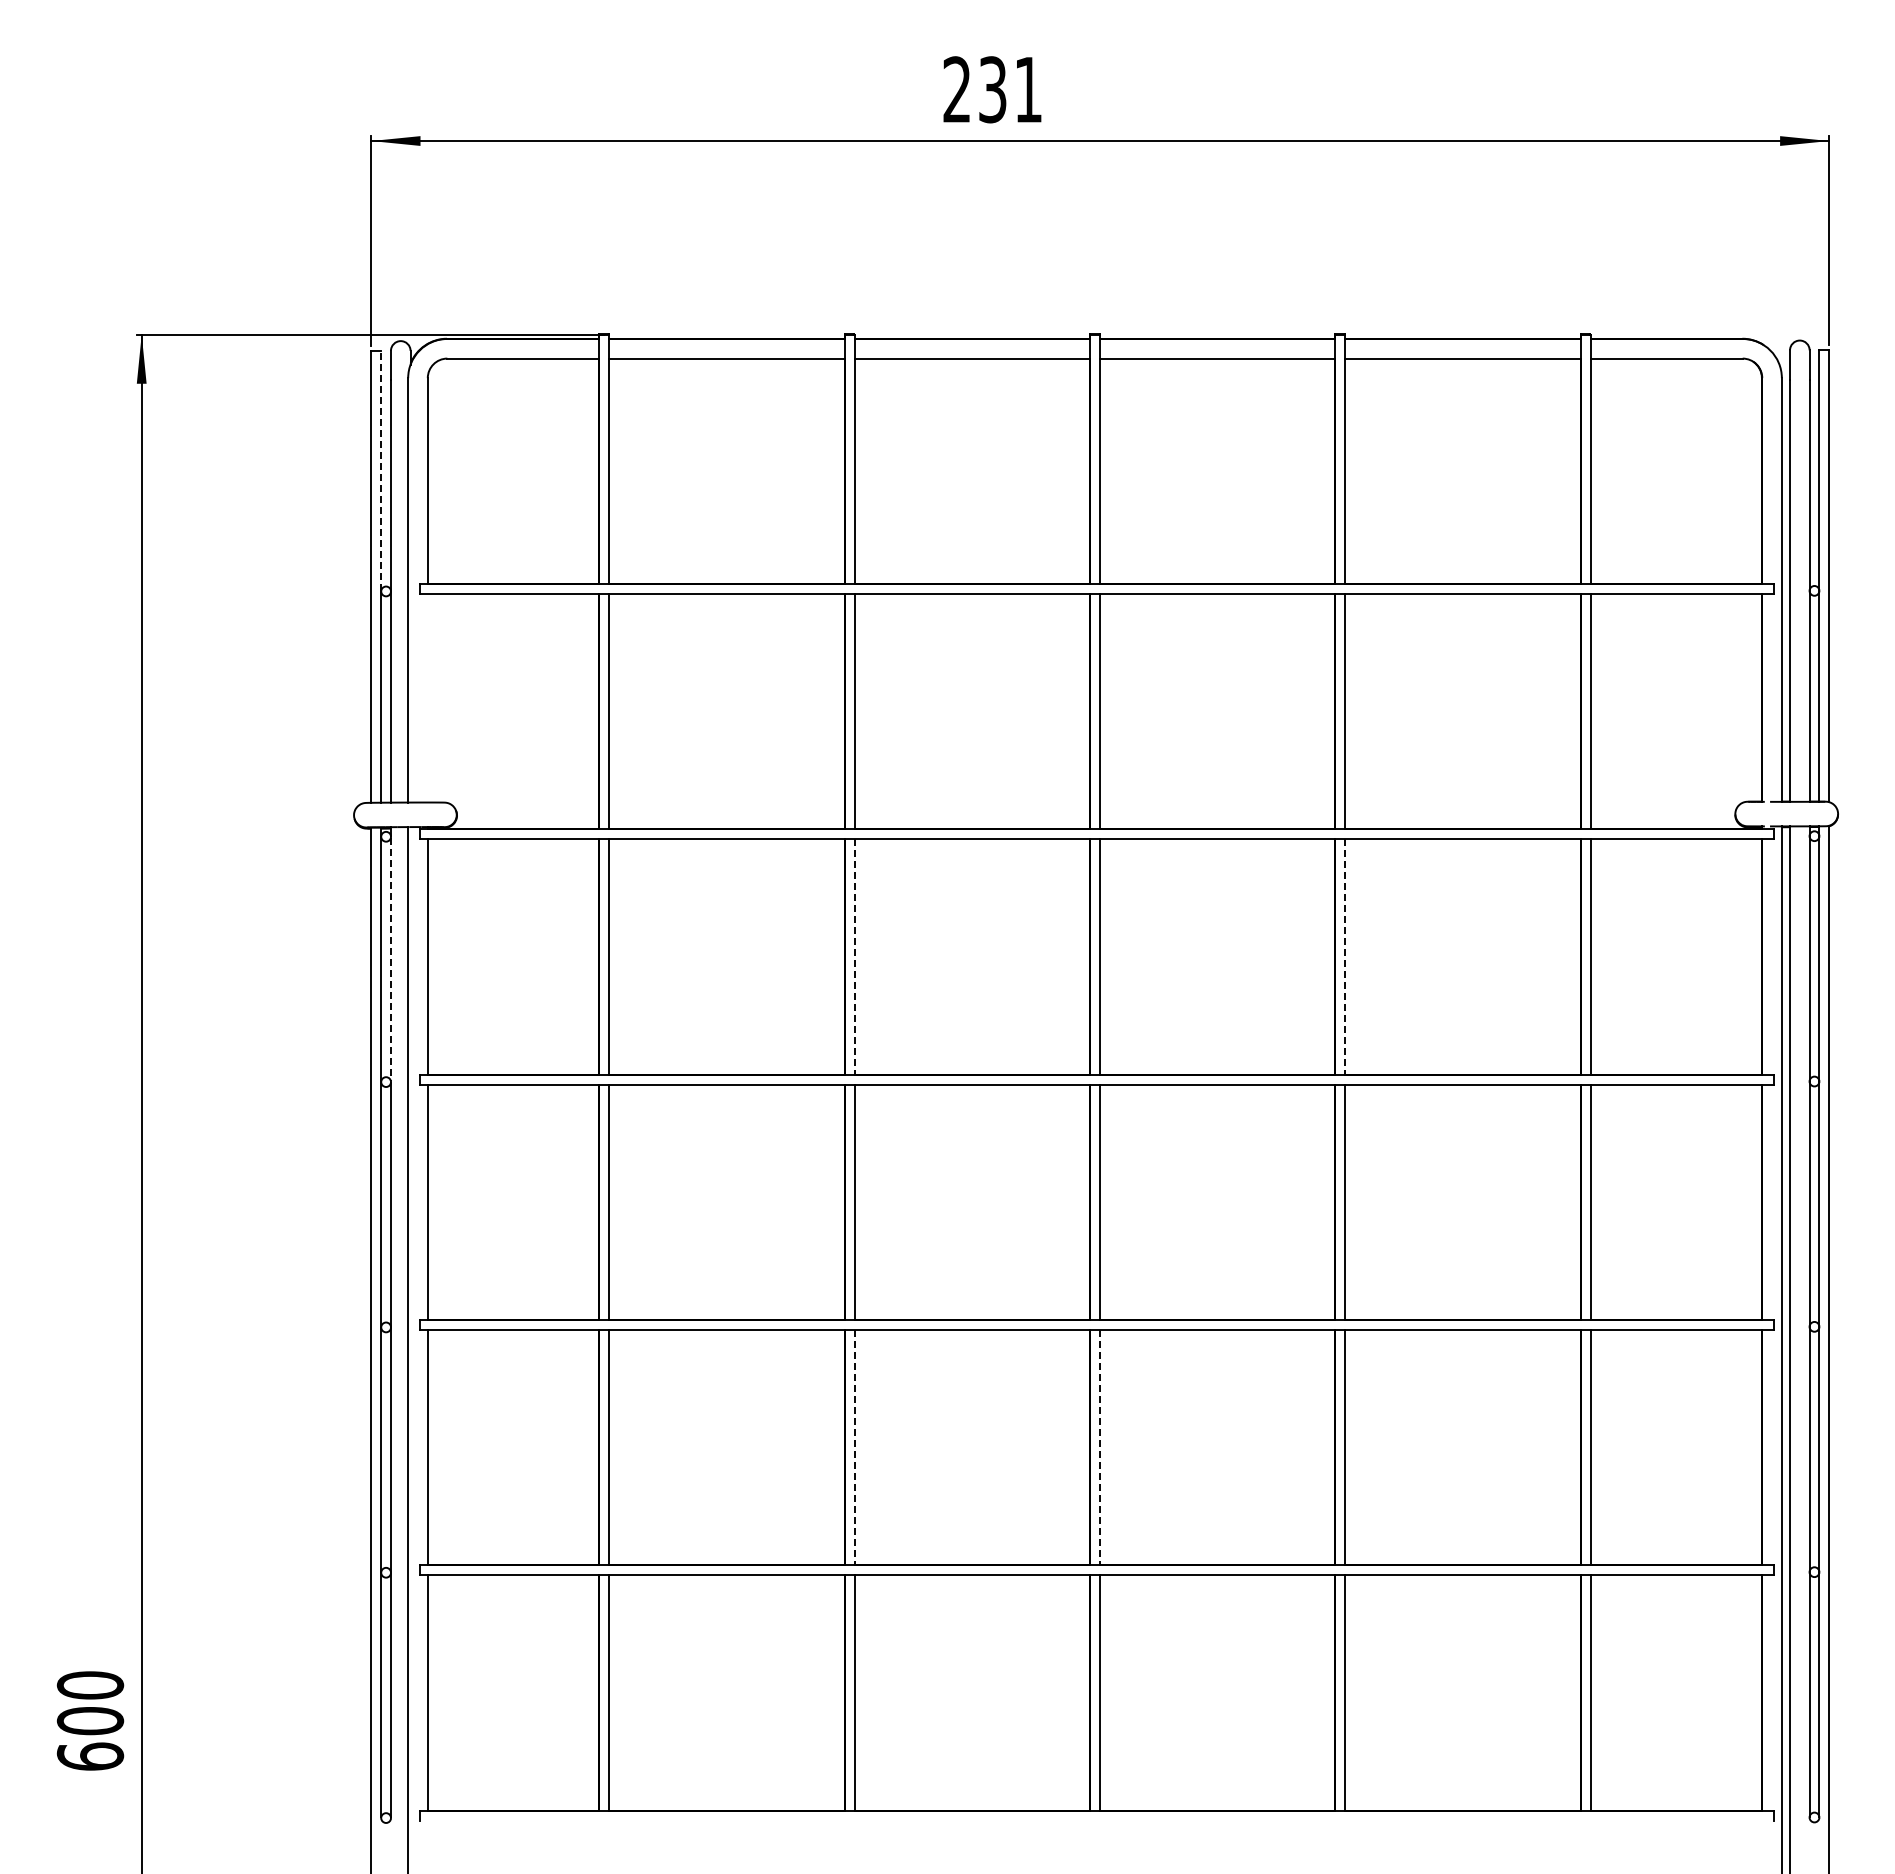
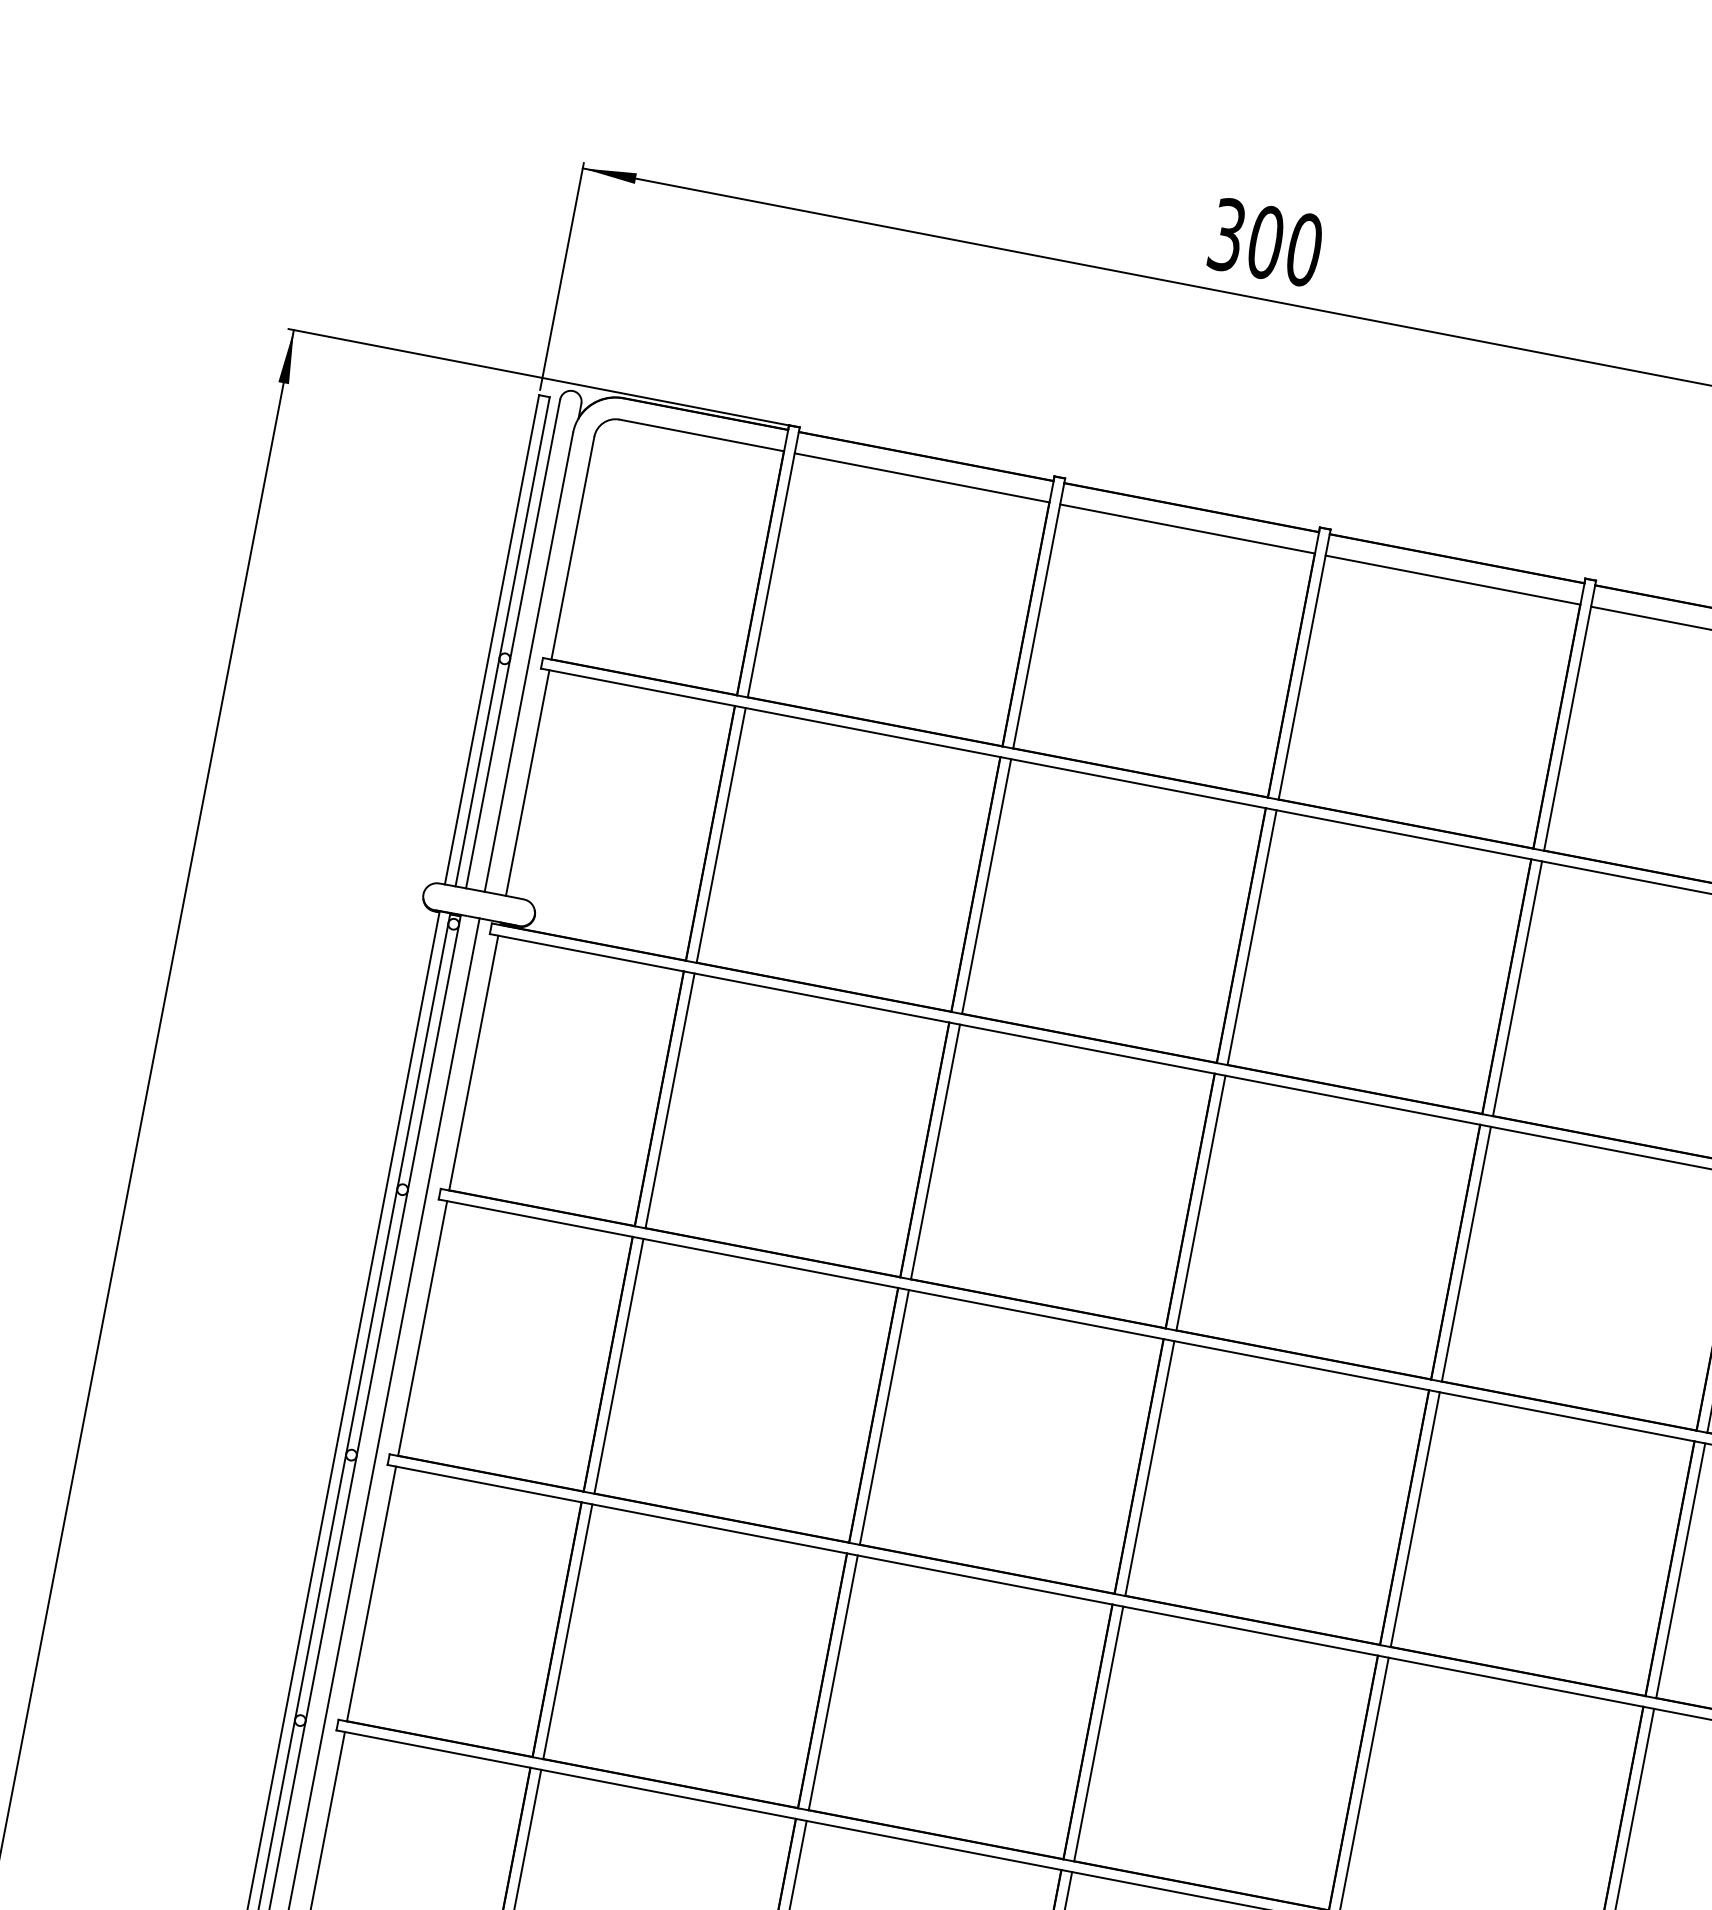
text: (992, 89) -> (1265, 242), 231 -> 300
line: (381, 470) -> (525, 526), dashed -> solid
line: (427, 697) -> (527, 782), added
line: (854, 957) -> (935, 1152), dashed -> solid
line: (1345, 957) -> (1466, 1254), dashed -> solid
line: (390, 959) -> (432, 1057), dashed -> solid
line: (854, 1447) -> (833, 1682), dashed -> solid
line: (1099, 1447) -> (1098, 1733), dashed -> solid

